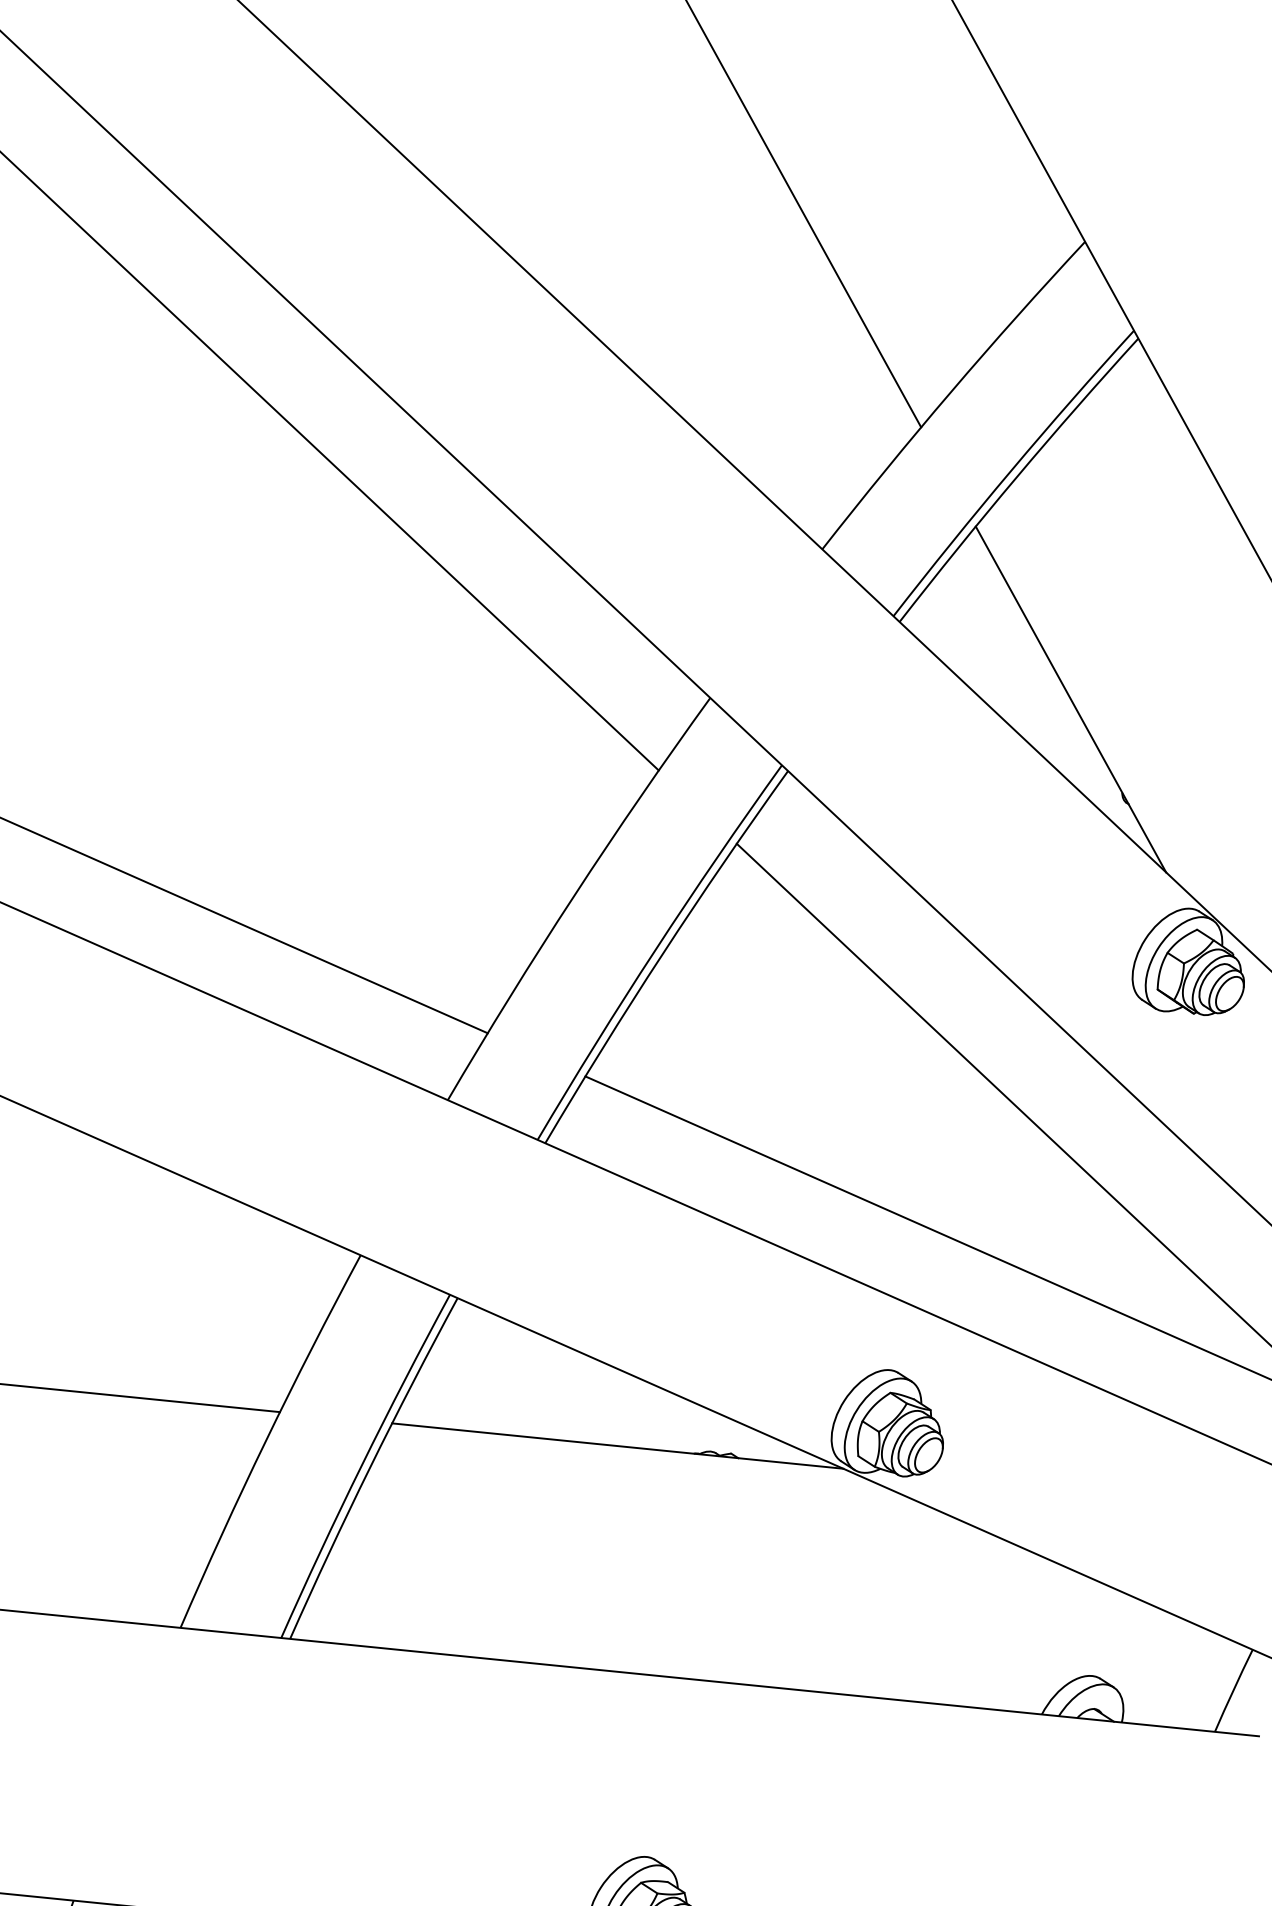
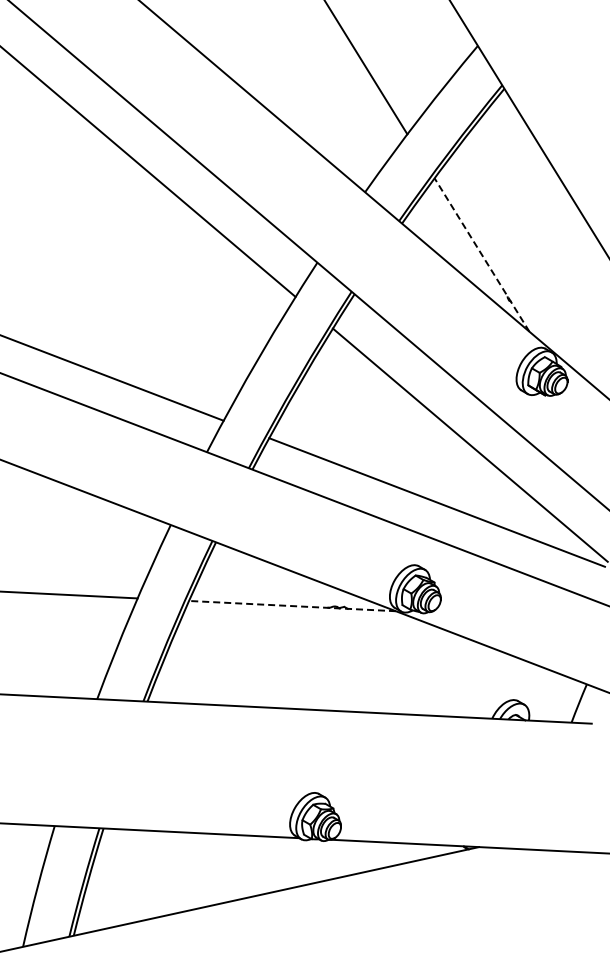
line: (1069, 698) -> (481, 254), solid -> dashed
line: (617, 1446) -> (292, 606), solid -> dashed

